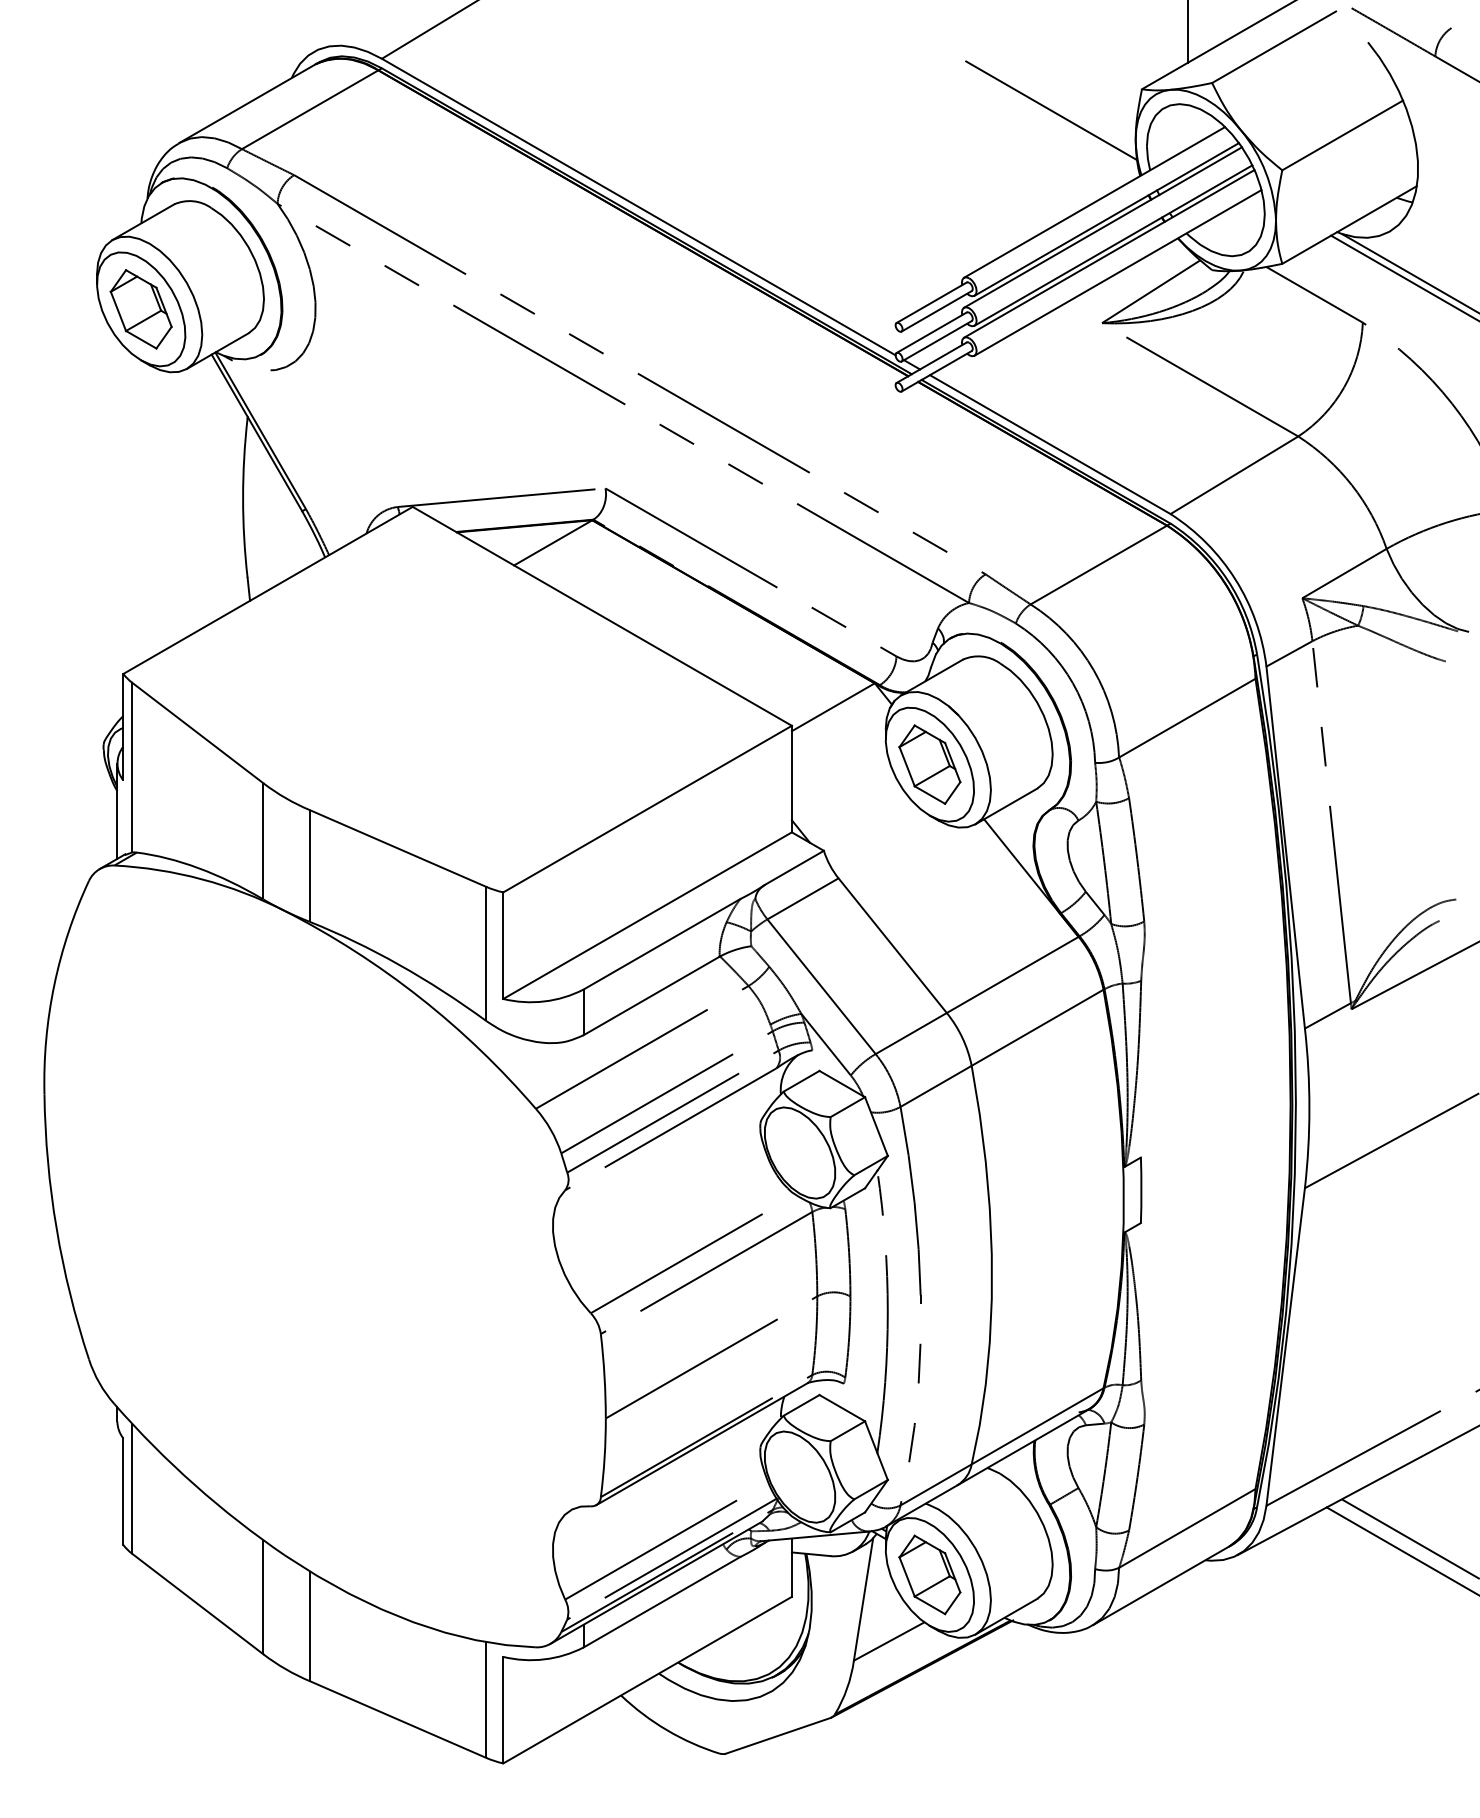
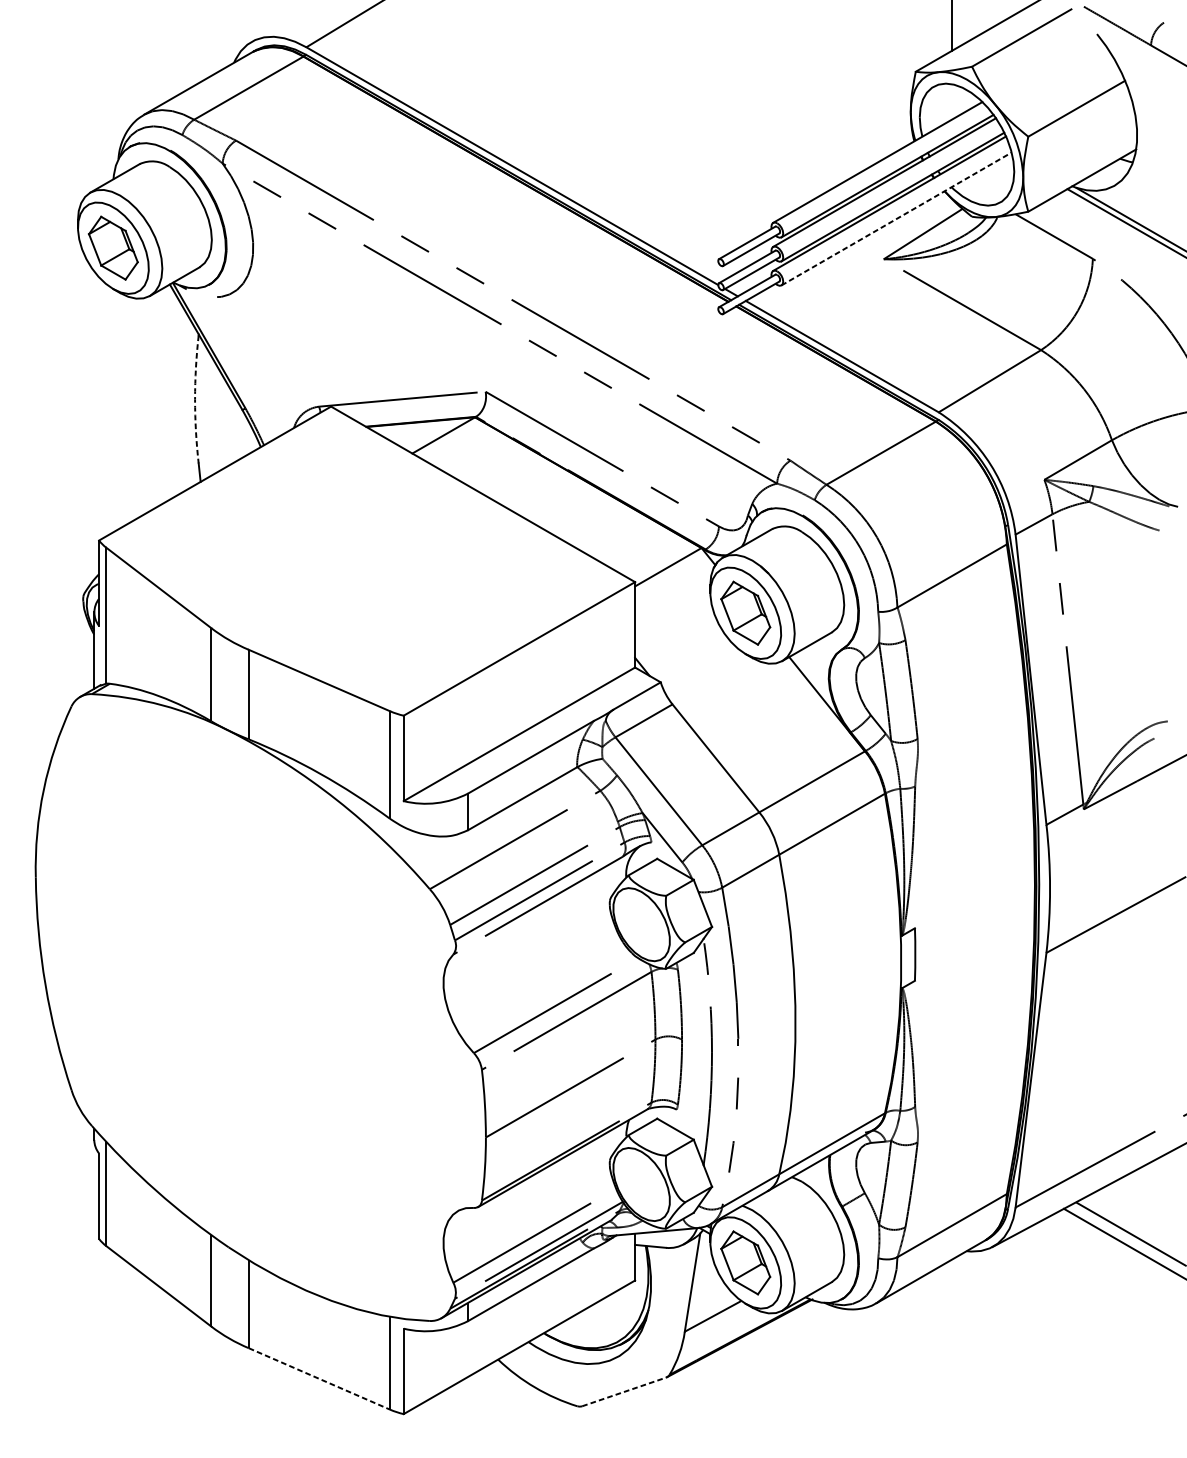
line: (1042, 105) -> (836, 84), removed
line: (1118, 272) -> (896, 218), solid -> dashed
arc: (243, 498) -> (195, 399), solid -> dashed
line: (398, 1719) -> (319, 1378), solid -> dashed
line: (778, 1735) -> (624, 1391), solid -> dashed

